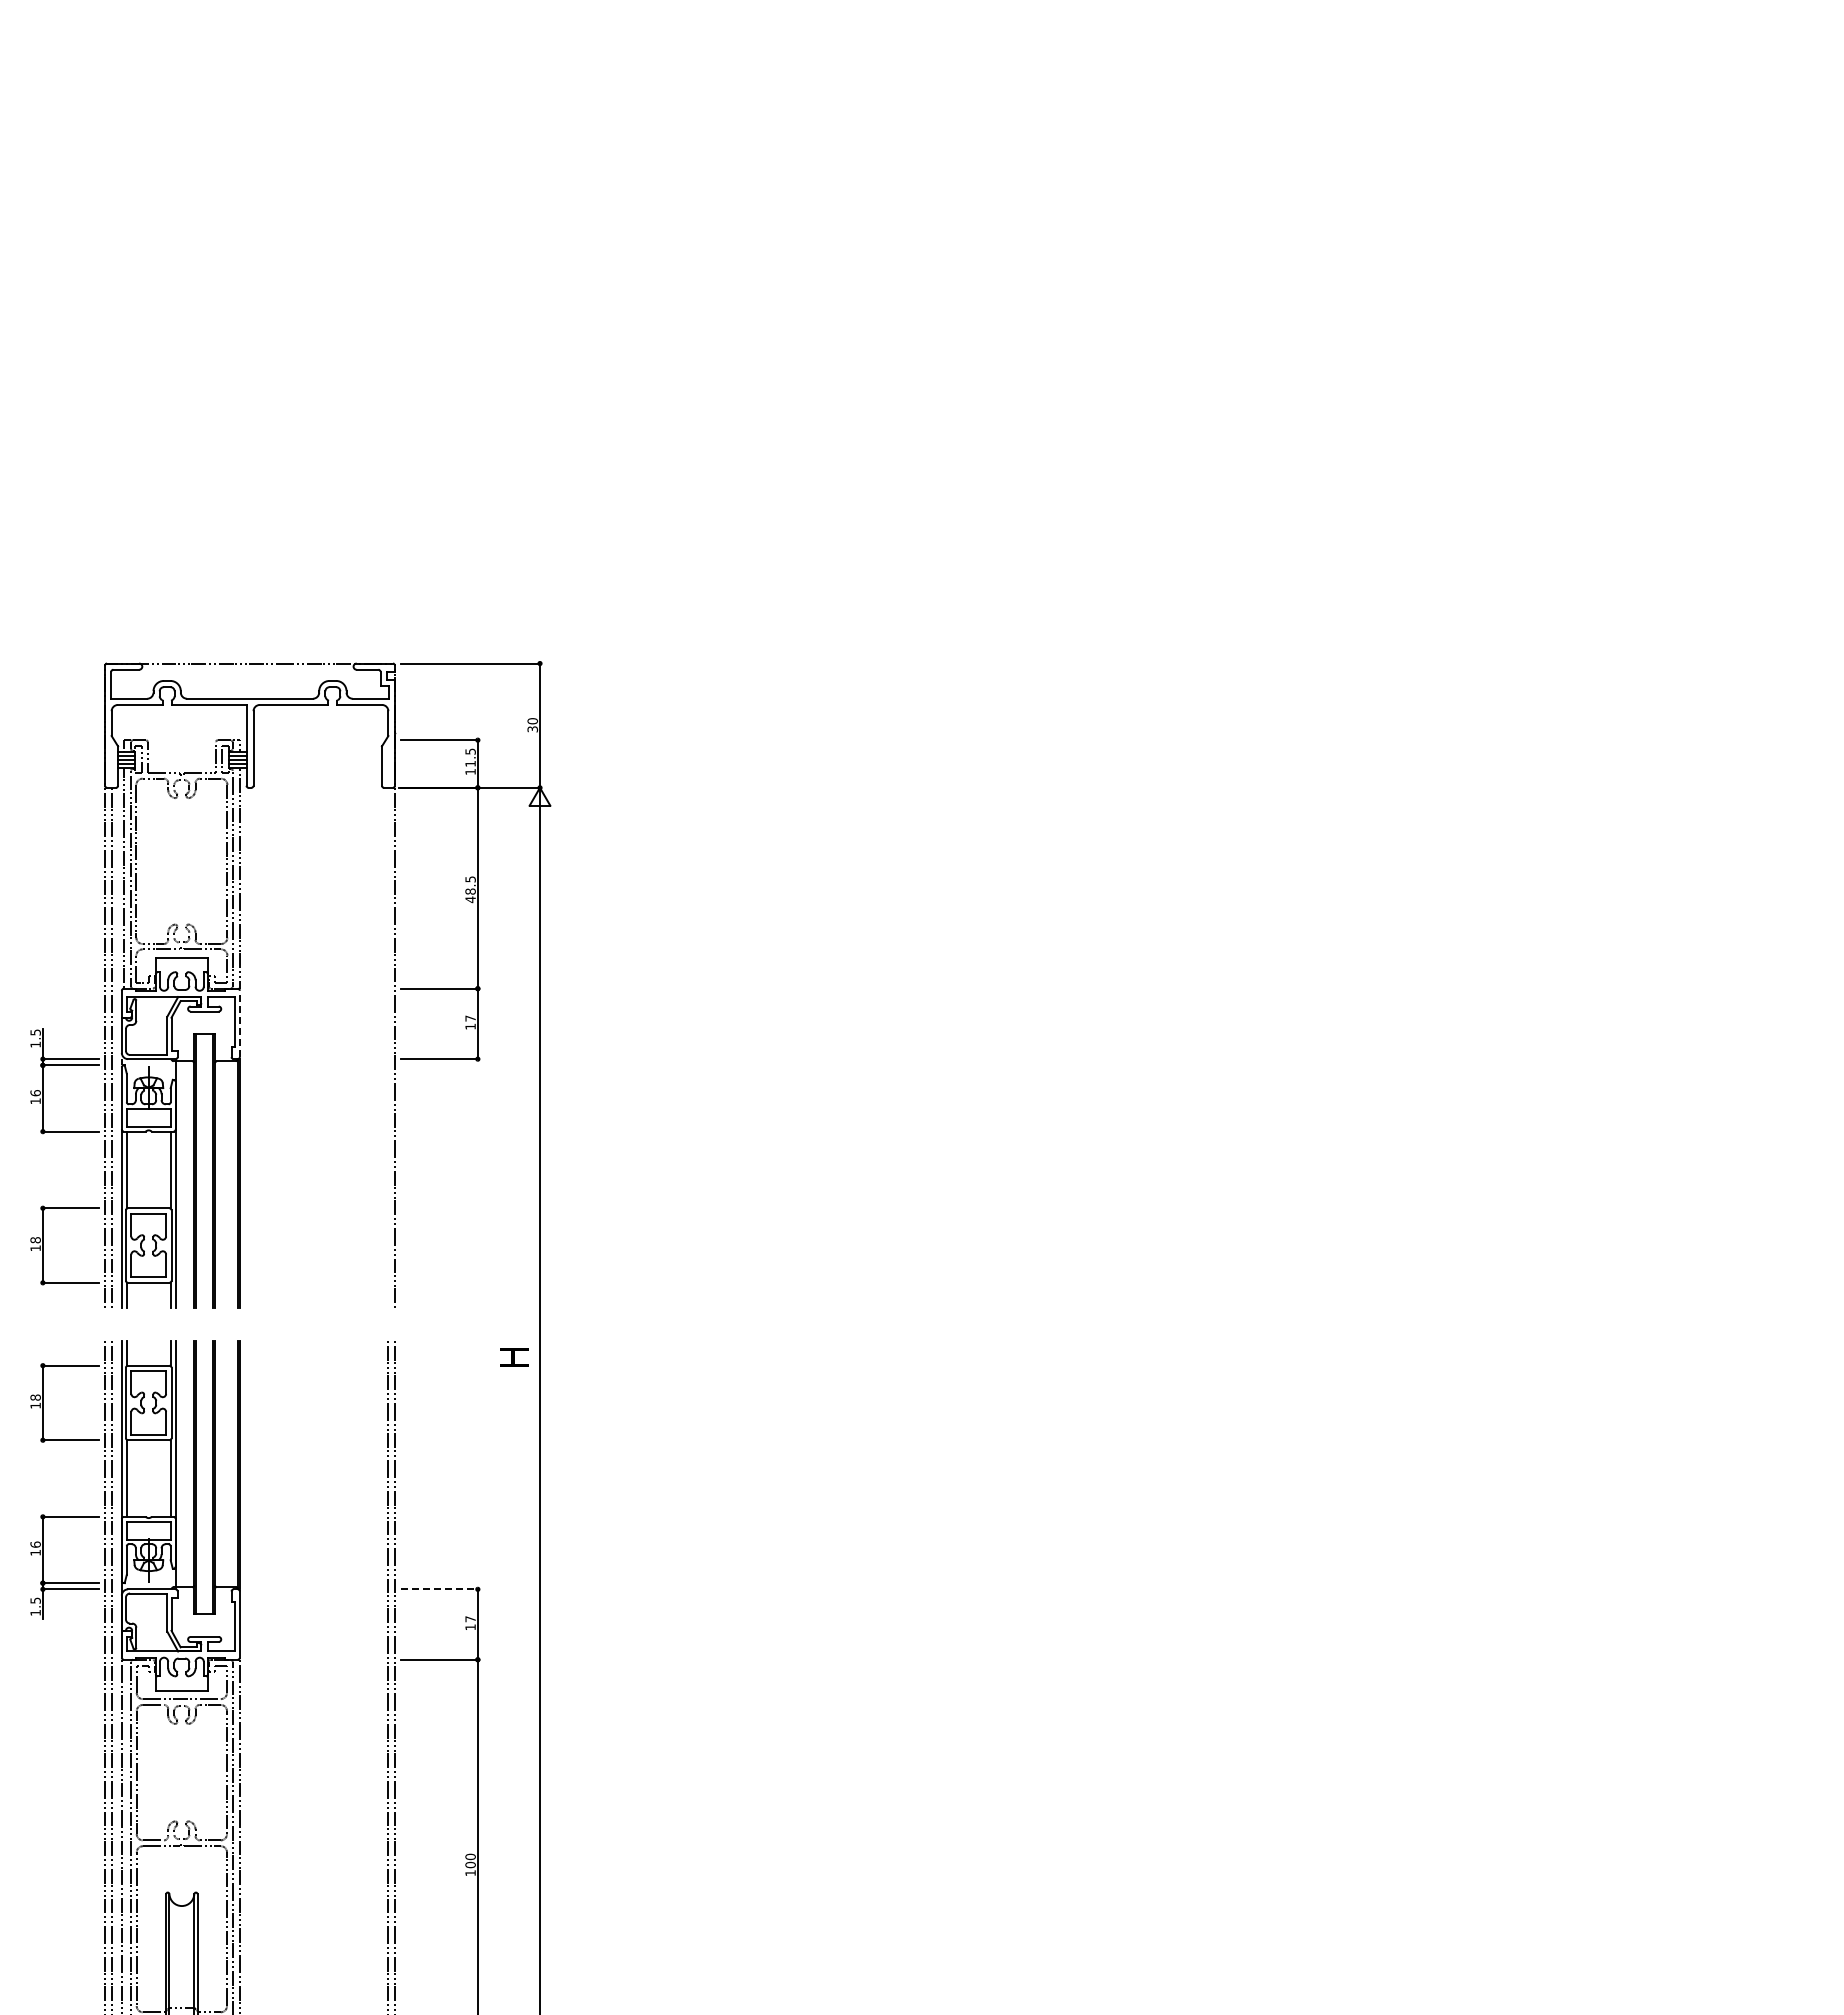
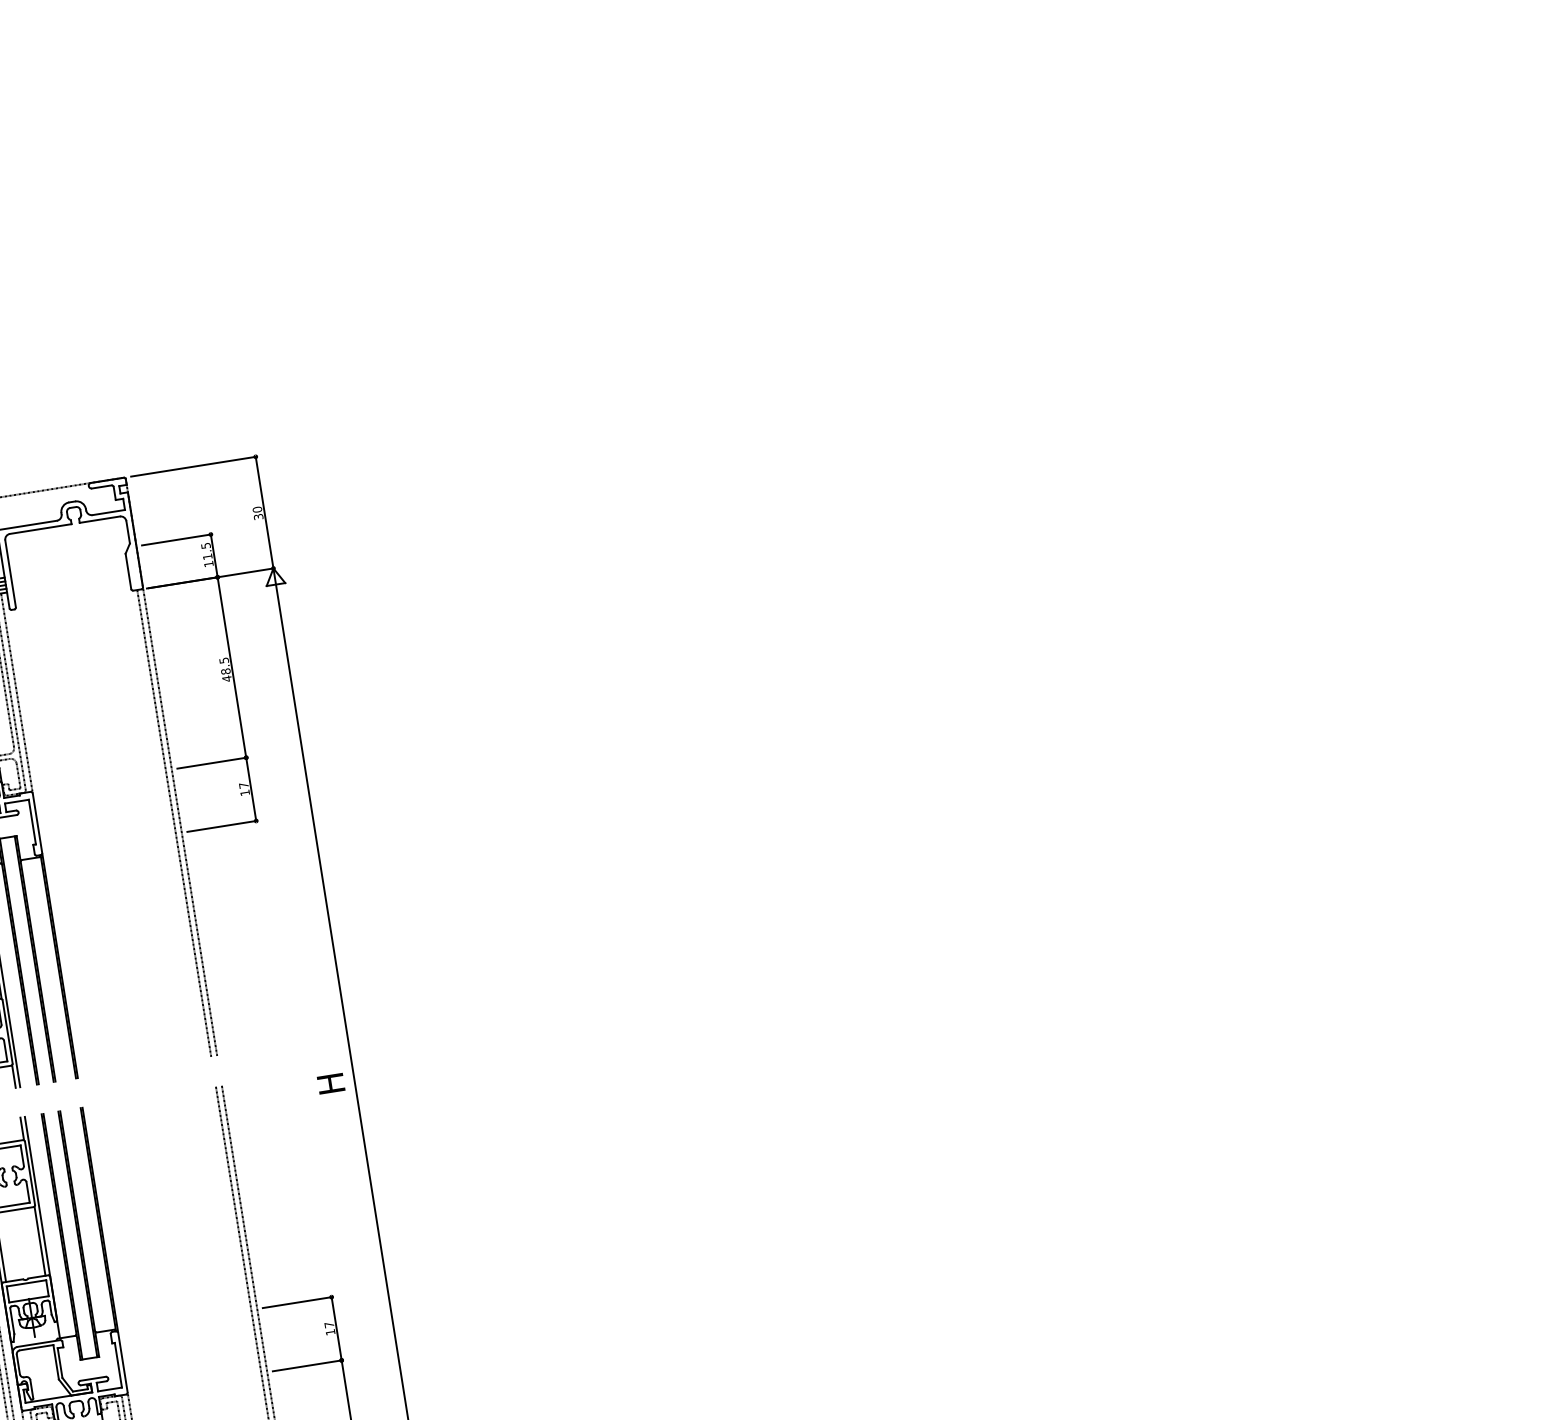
line: (239, 1023) -> (37, 822), dashed -> solid
line: (388, 1047) -> (174, 823), added
line: (440, 1589) -> (298, 1302), dashed -> solid

